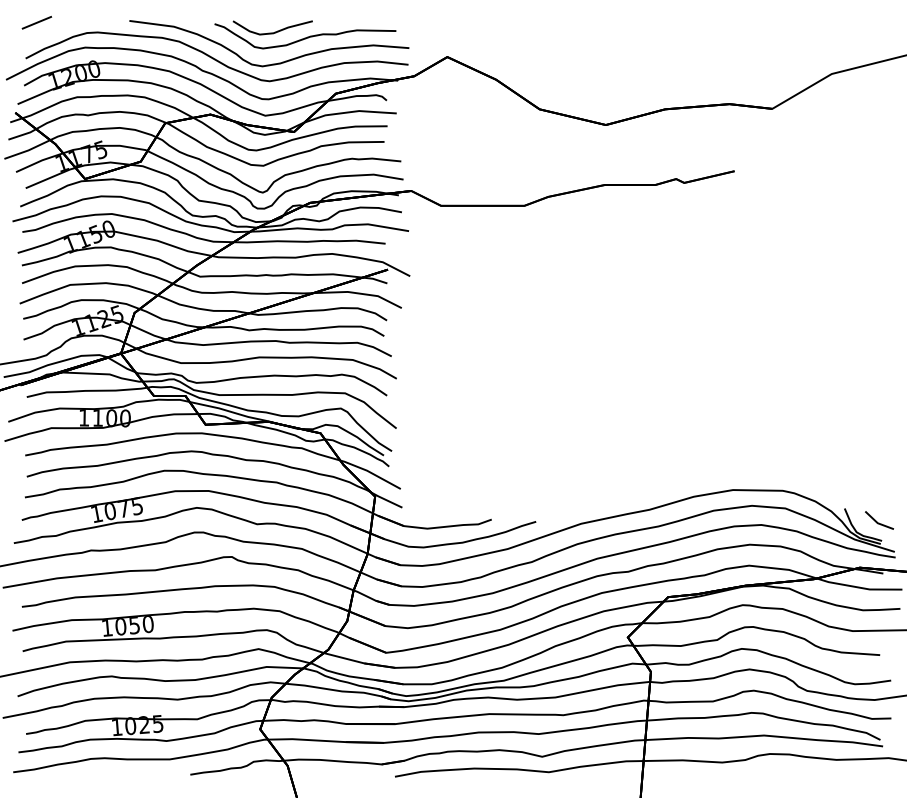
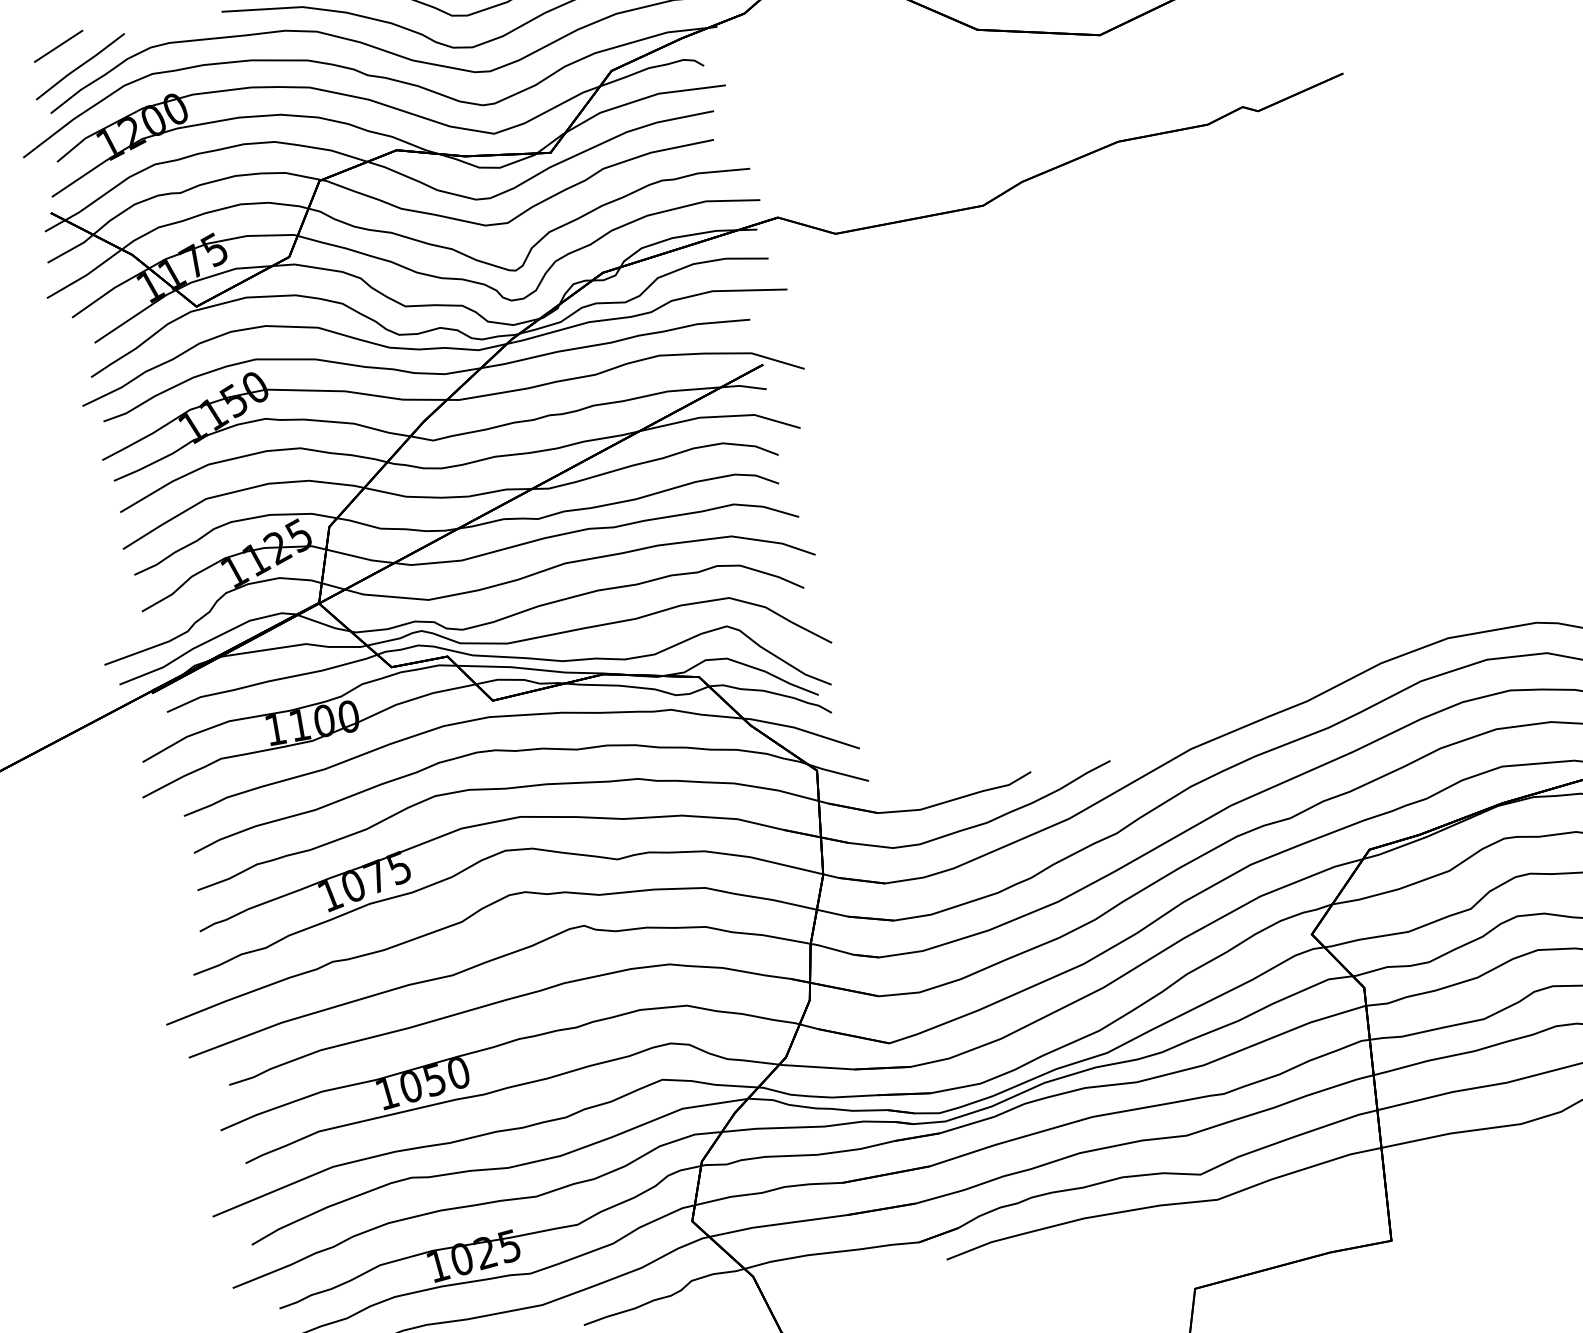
line: (46, 36) -> (80, 67), added

